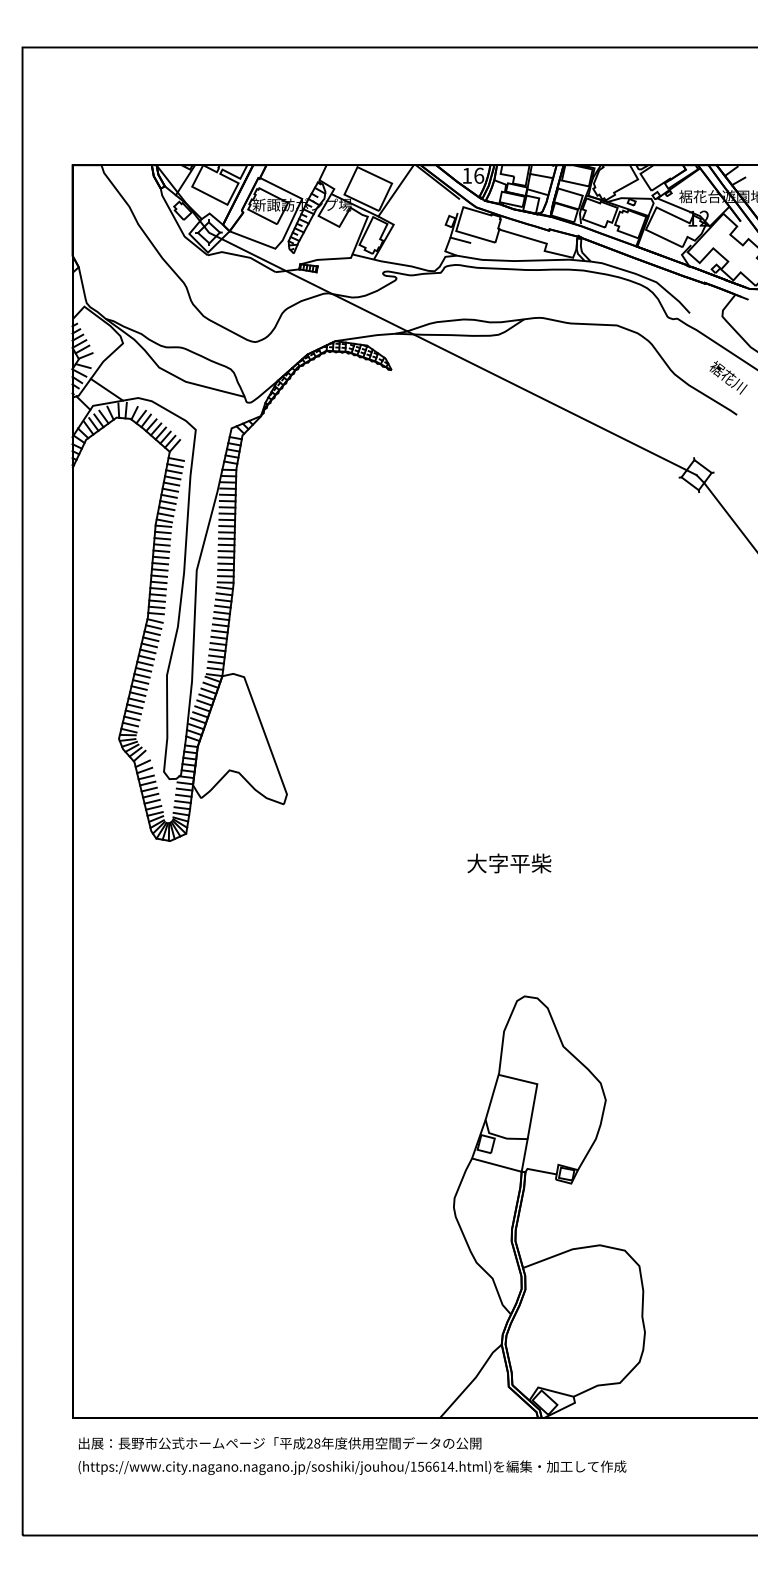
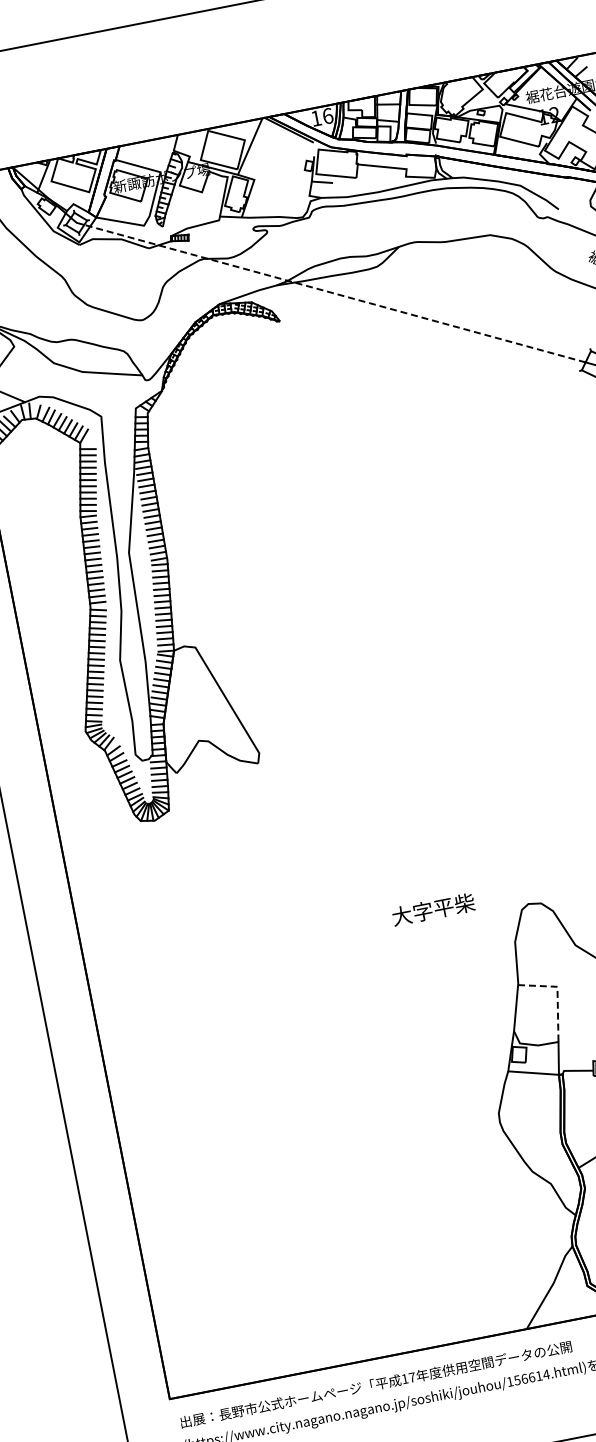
line: (451, 353) -> (334, 293), solid -> dashed
text: (509, 863) -> (433, 909), moved
line: (535, 1092) -> (557, 995), solid -> dashed
text: (313, 1443) -> (408, 1378), 28 -> 17

